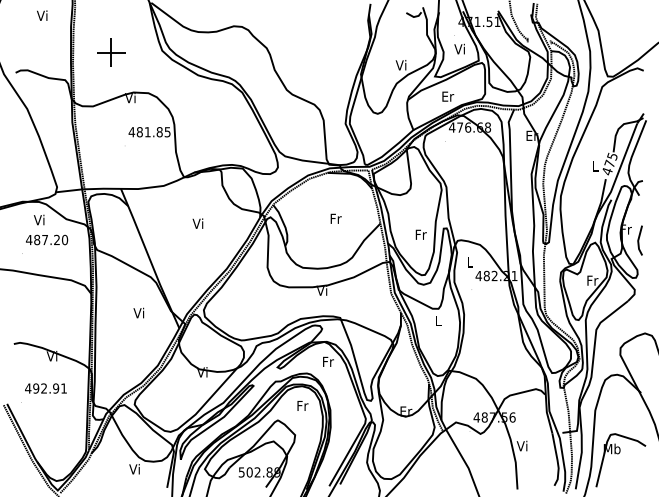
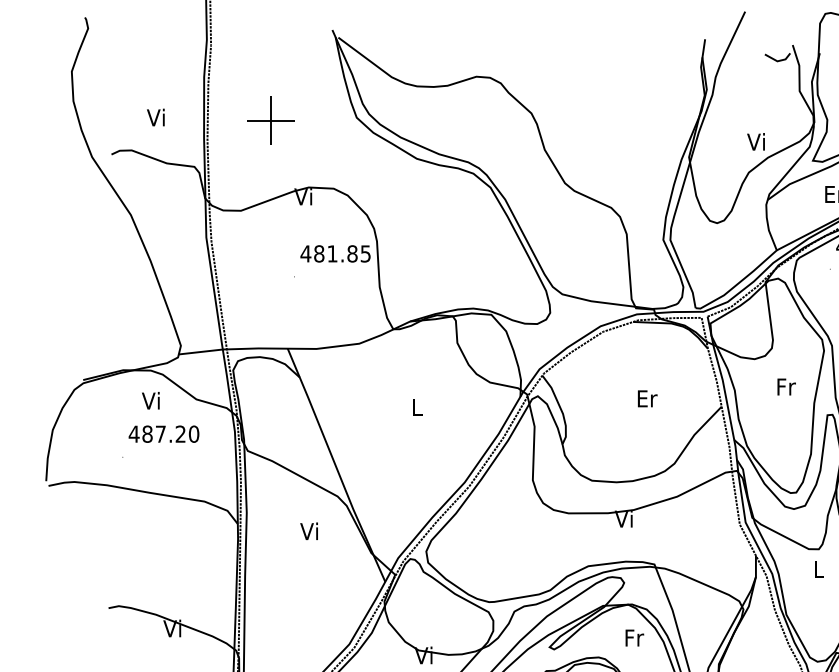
text: (42, 15) -> (156, 117), moved
text: (336, 218) -> (648, 398), Fr -> Er
text: (197, 223) -> (415, 406), Vi -> L
text: (420, 234) -> (785, 386), moved
text: (138, 312) -> (308, 530), moved

